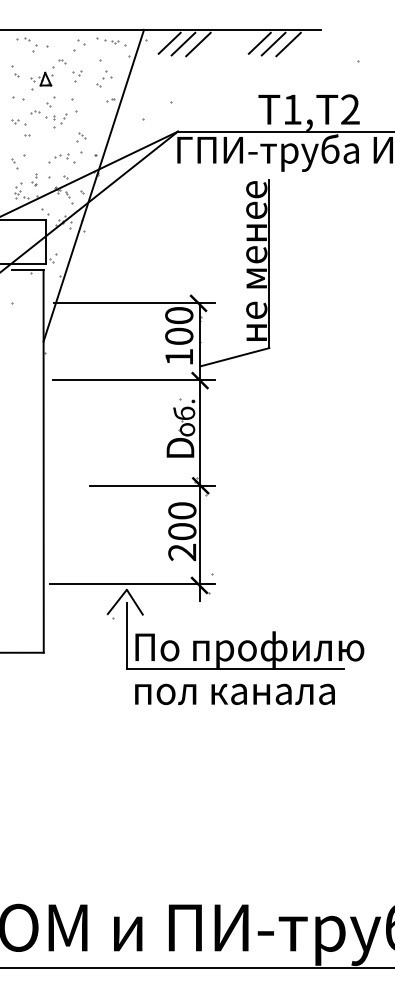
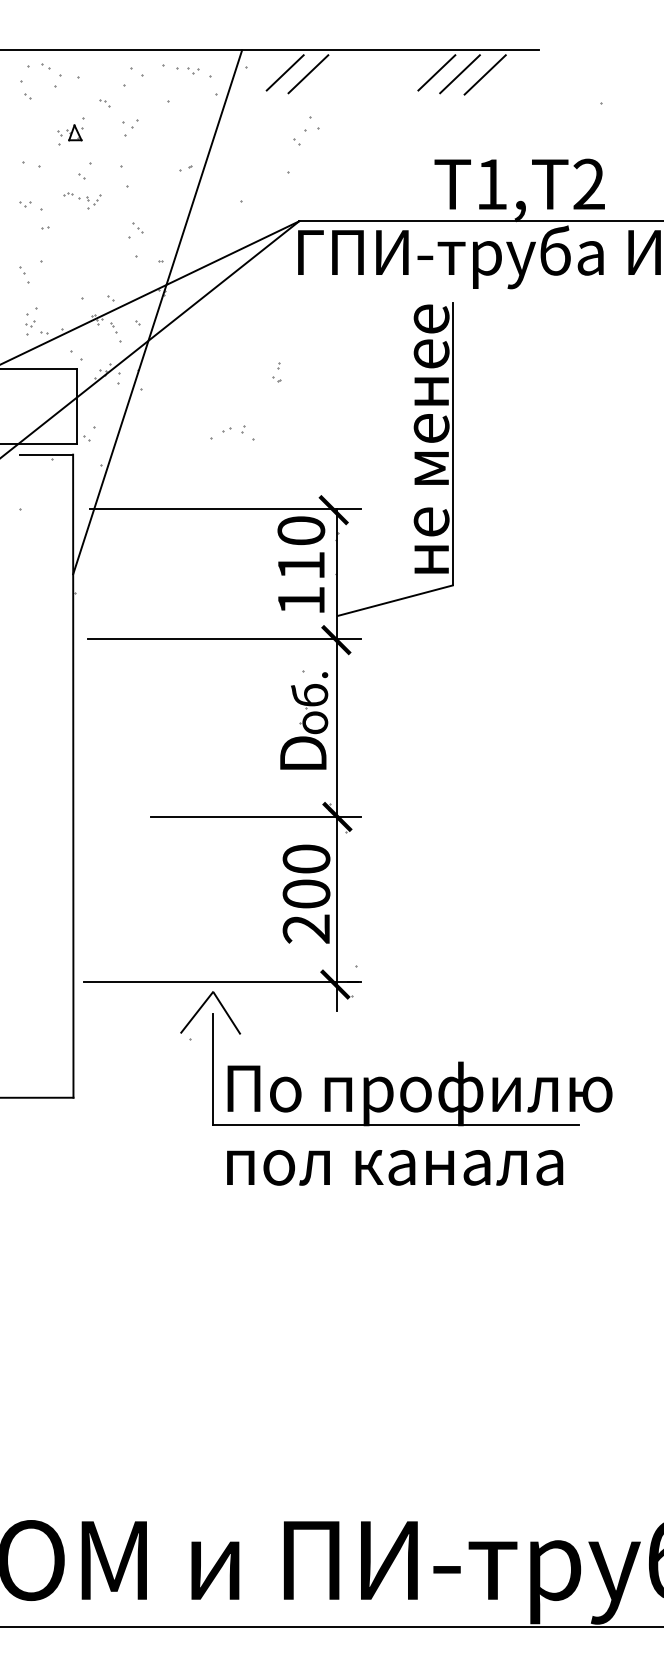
line: (198, 44) -> (333, 74), removed
part: (15, 71) -> (25, 89), moved
part: (42, 78) -> (71, 132), size x0.7
part: (104, 78) -> (306, 130), moved
part: (48, 119) -> (81, 200), size x0.6
part: (61, 158) -> (232, 433), moved
part: (34, 179) -> (276, 372), moved
text: (179, 335) -> (301, 564), 100 -> 110

